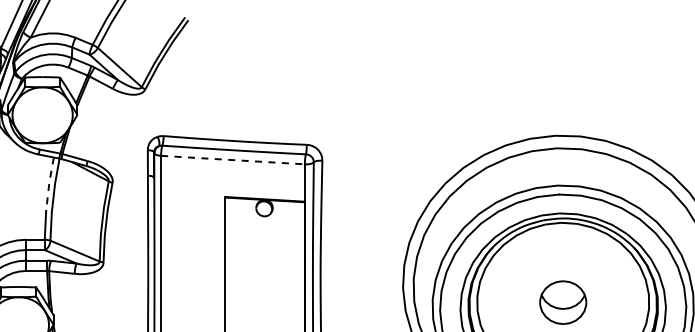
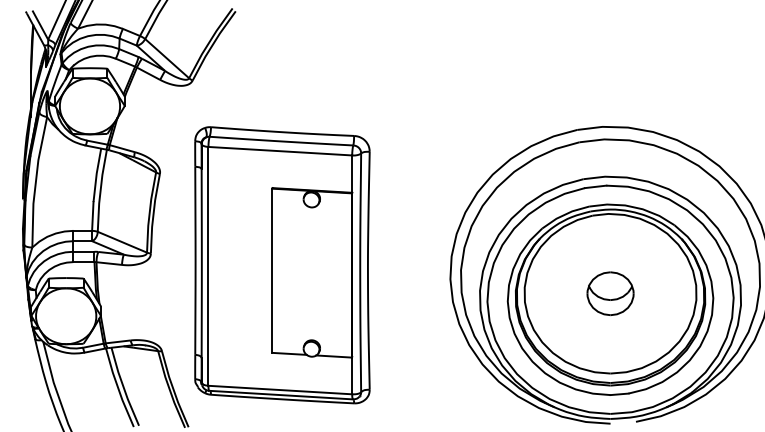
line: (233, 160) -> (280, 151), dashed -> solid
line: (49, 183) -> (96, 174), dashed -> solid

